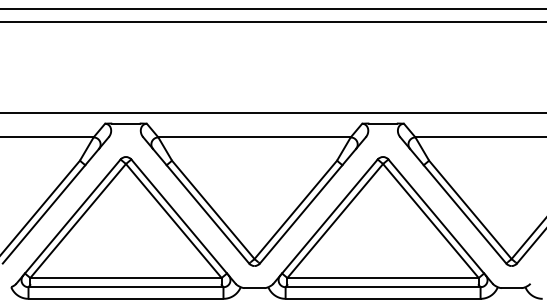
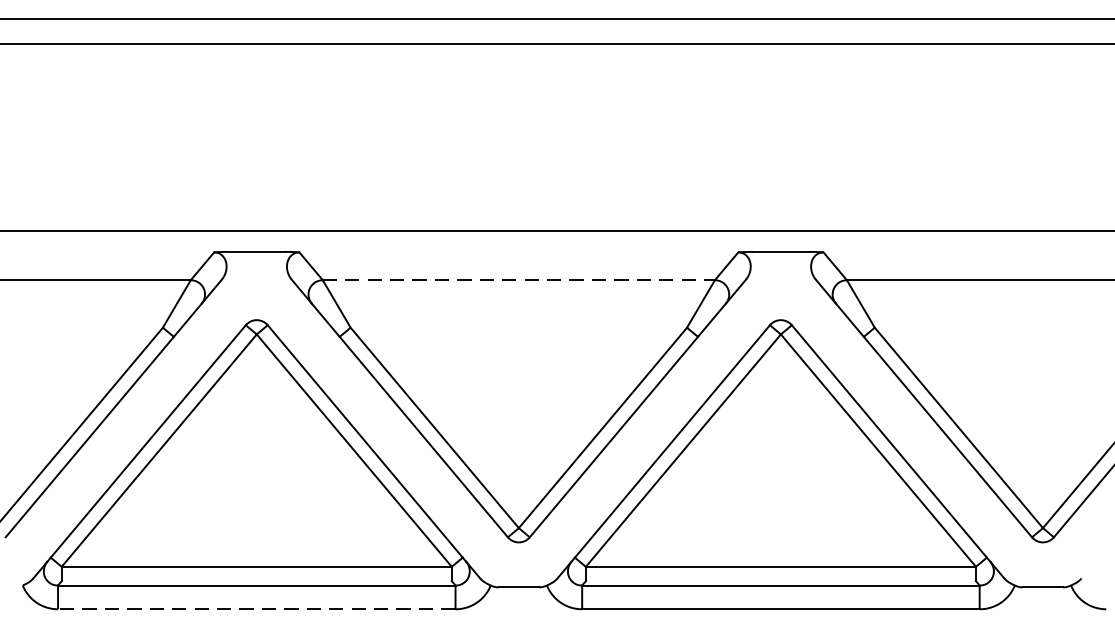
line: (255, 137) -> (520, 280), solid -> dashed
line: (125, 298) -> (255, 608), solid -> dashed

